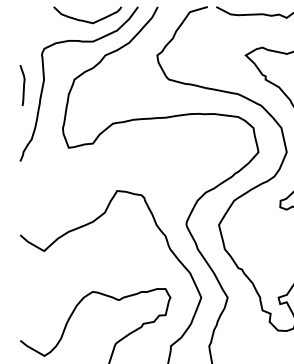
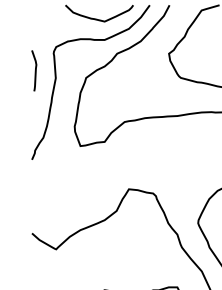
curve: (23, 85) -> (35, 70), moved

